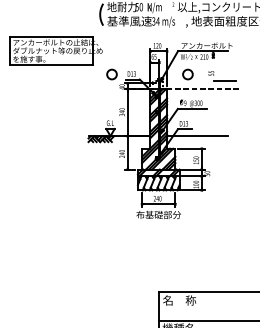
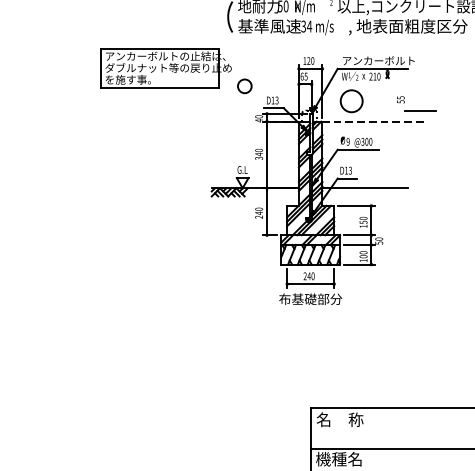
circle: (111, 74) -> (244, 86), moved
circle: (187, 74) -> (351, 101), size x1.6
part: (222, 81) -> (416, 110), moved

